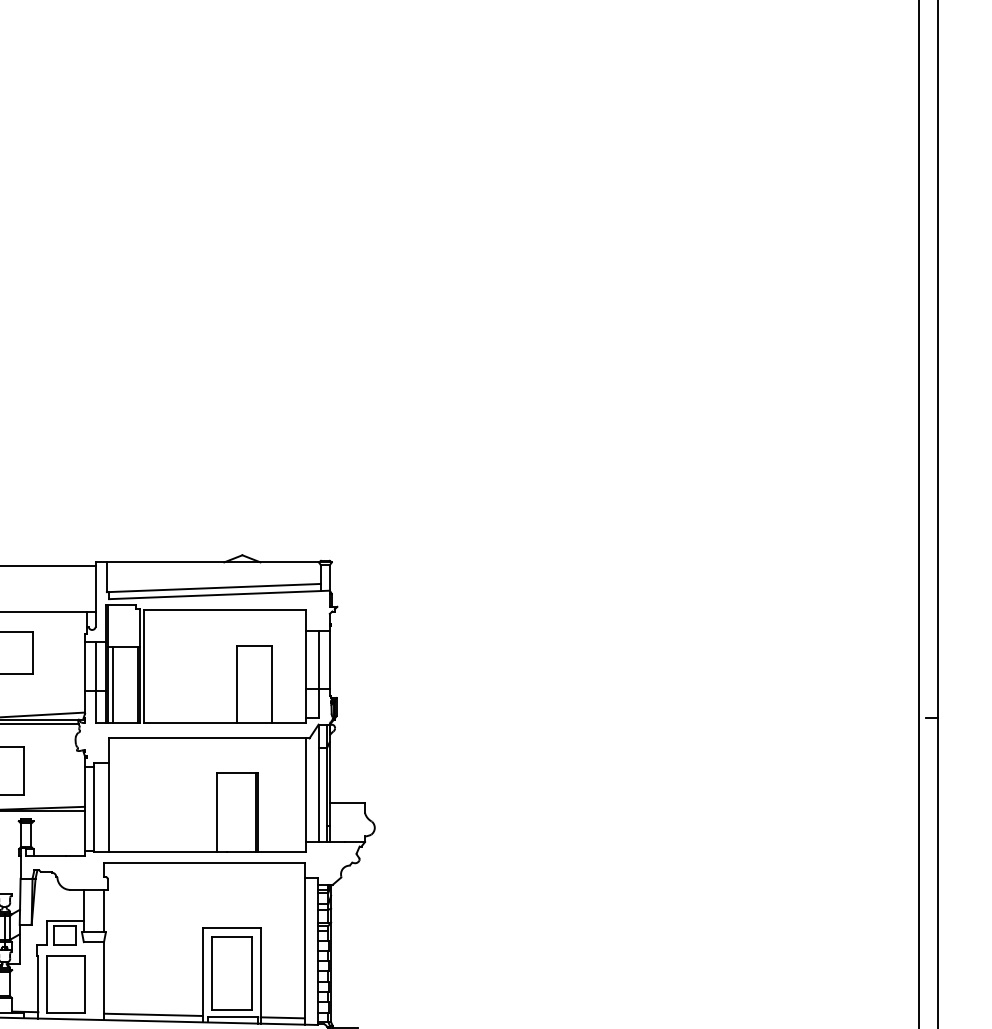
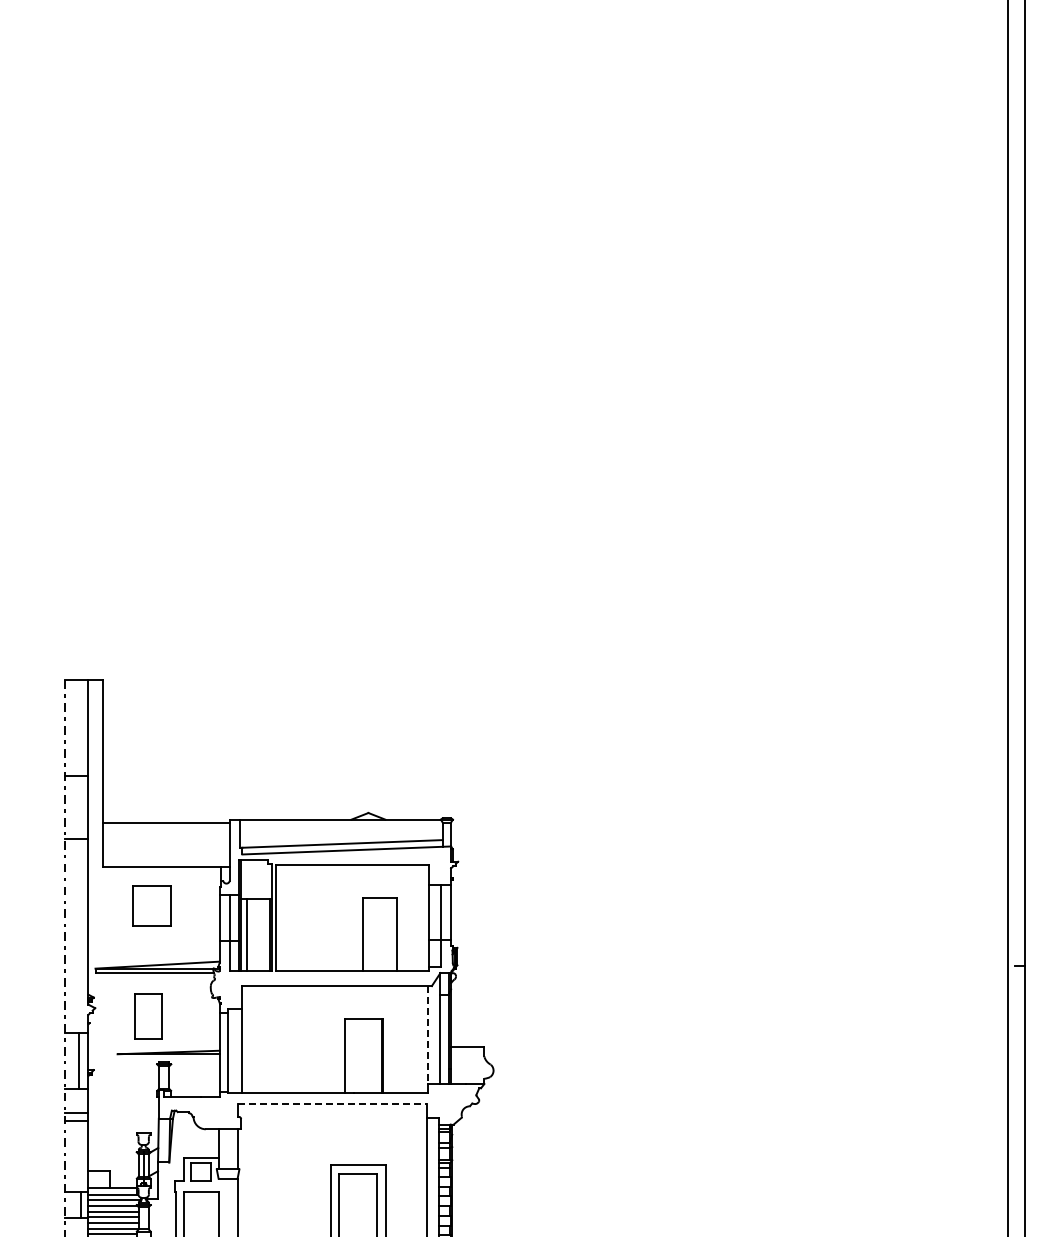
line: (305, 790) -> (428, 1035), solid -> dashed
line: (204, 862) -> (332, 1103), solid -> dashed

